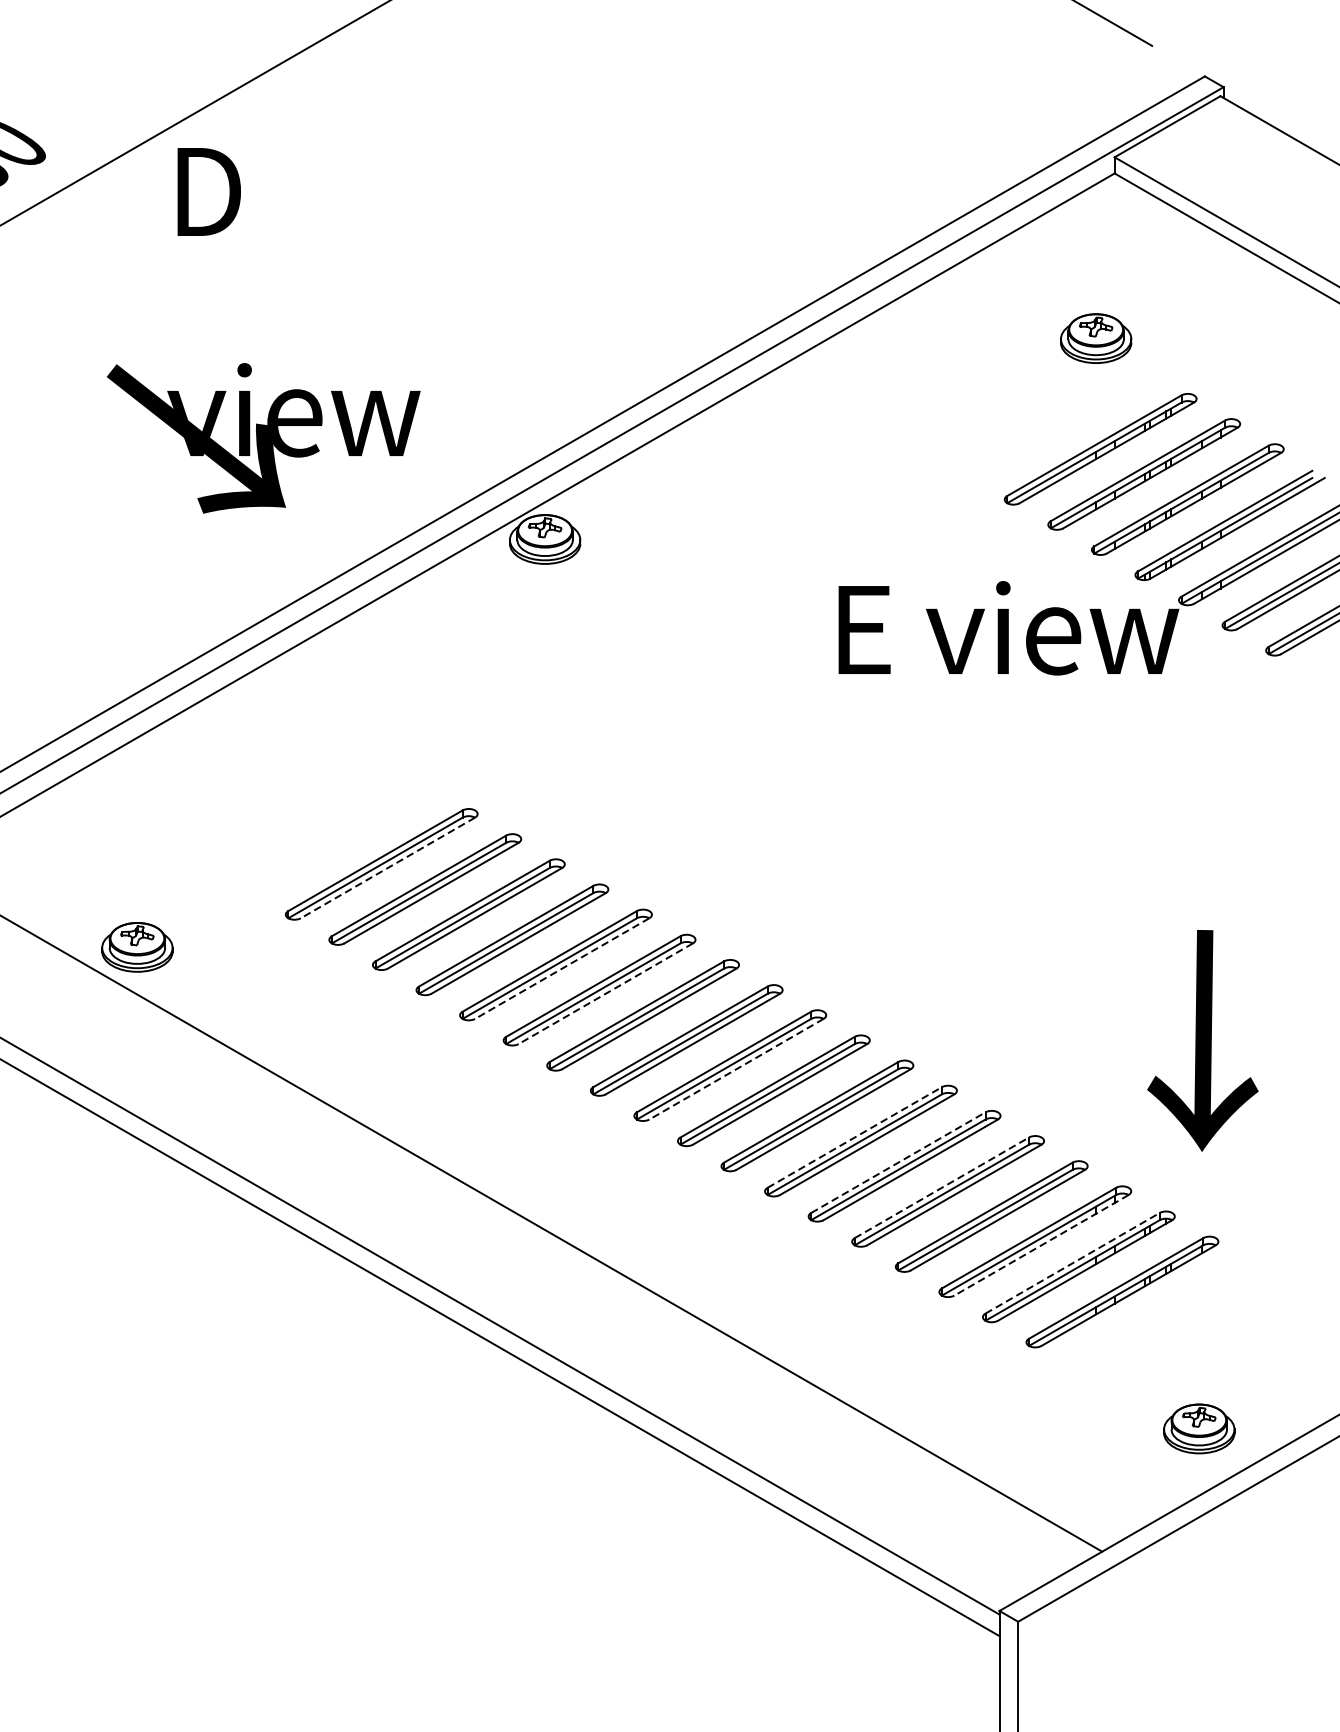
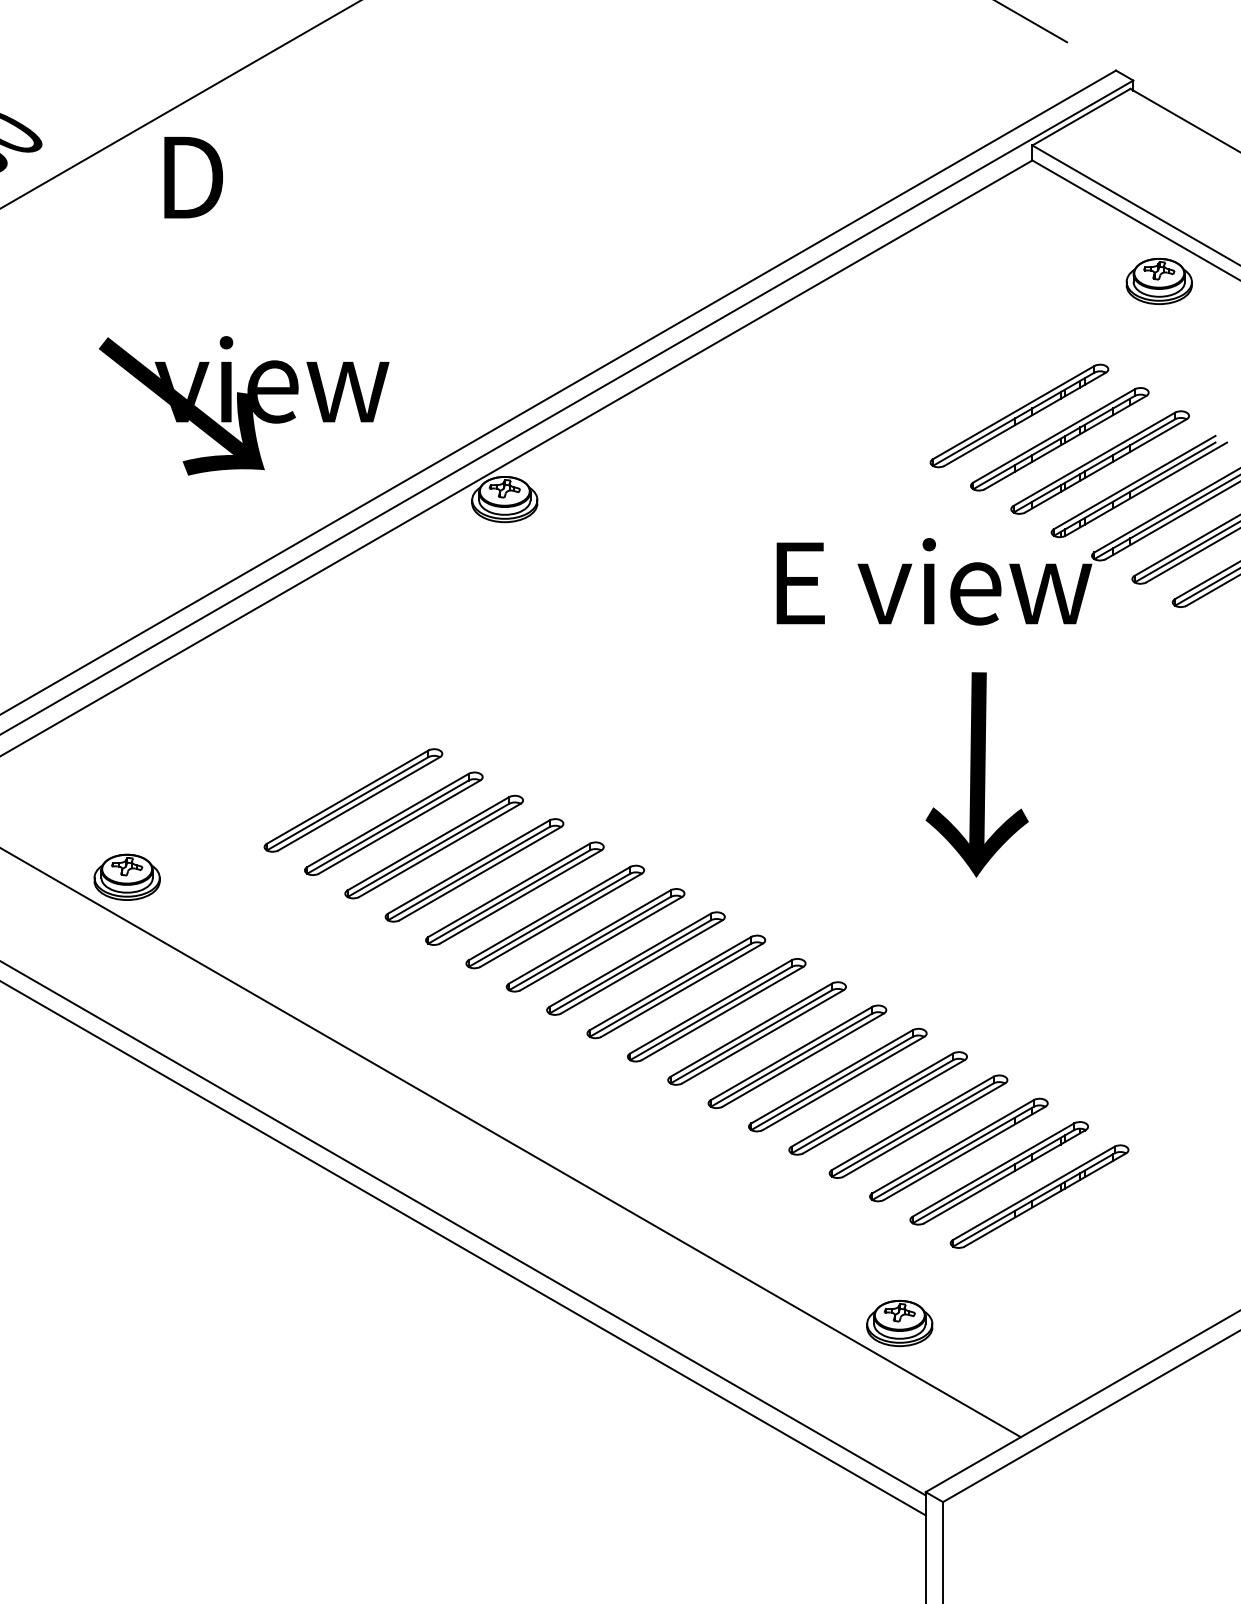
part: (1095, 337) -> (1158, 280), moved
line: (387, 868) -> (358, 804), dashed -> solid
line: (562, 969) -> (520, 897), dashed -> solid
line: (605, 993) -> (560, 920), dashed -> solid
text: (1202, 1040) -> (976, 774), moved
line: (735, 1069) -> (681, 990), dashed -> solid
line: (855, 1137) -> (792, 1053), dashed -> solid
line: (898, 1162) -> (832, 1076), dashed -> solid
line: (942, 1187) -> (872, 1099), dashed -> solid
line: (1041, 1245) -> (964, 1153), dashed -> solid
line: (1072, 1262) -> (993, 1169), dashed -> solid
part: (1198, 1428) -> (899, 1323), moved

